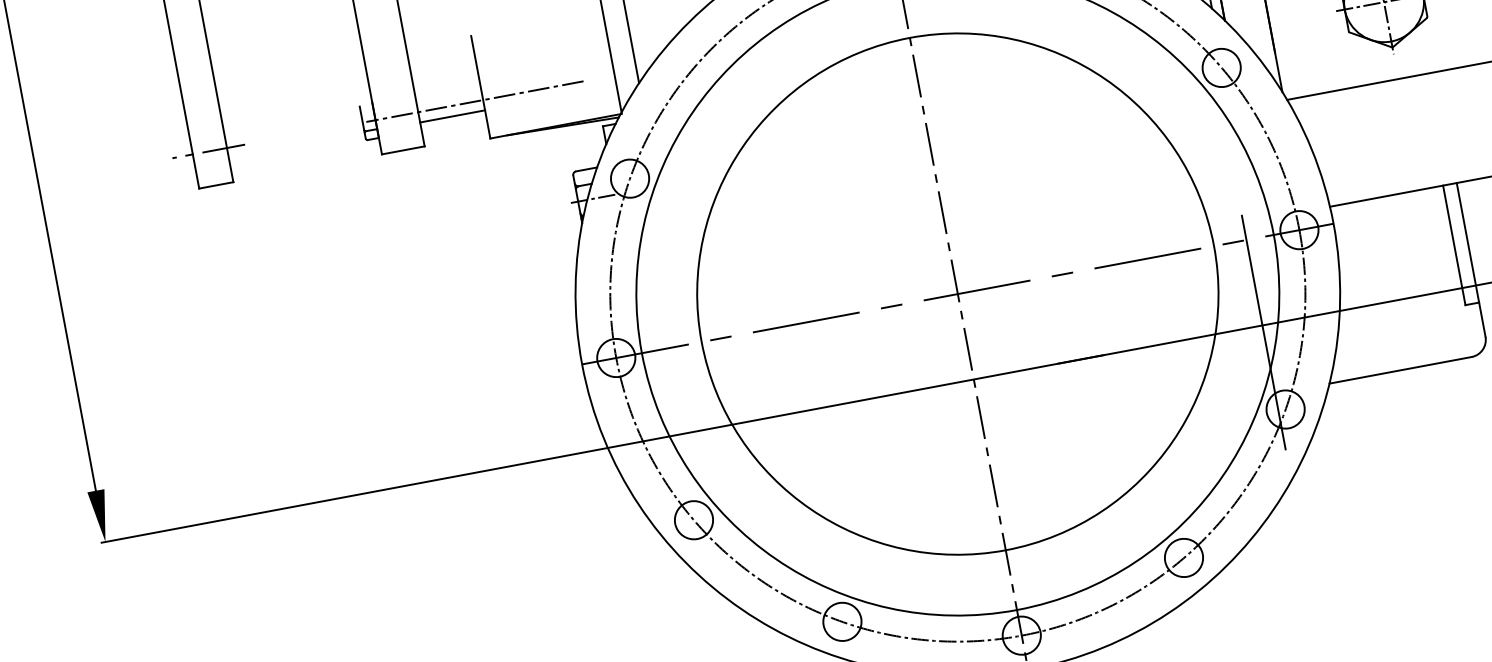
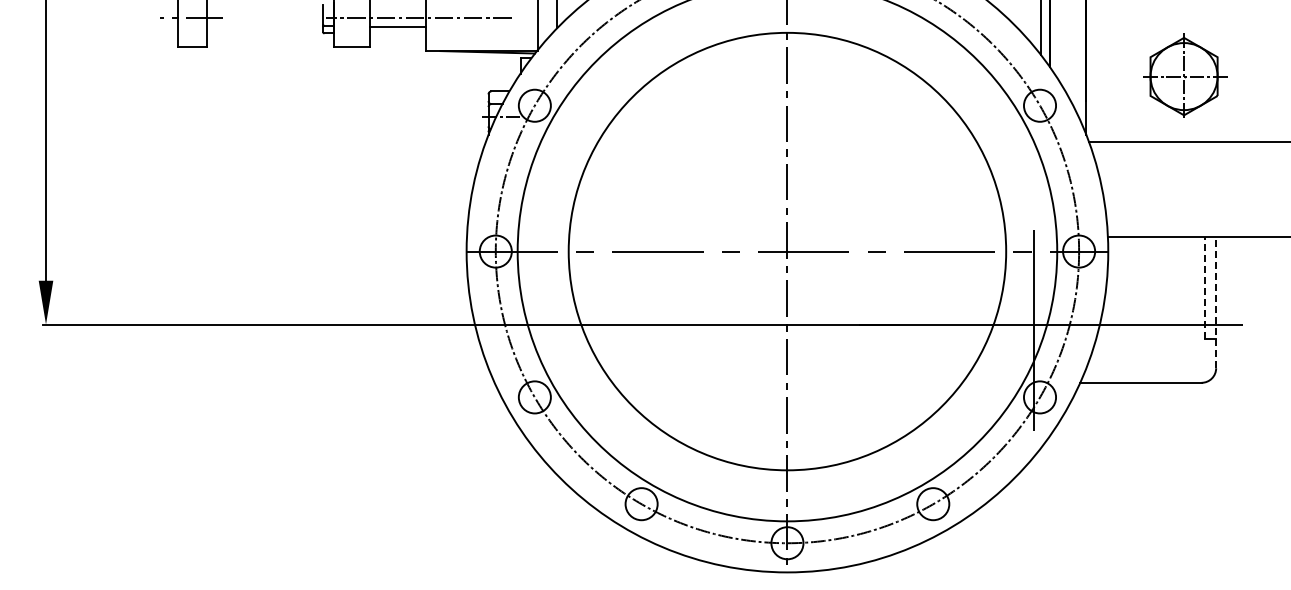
line: (1454, 244) -> (1204, 287), solid -> dashed
line: (1471, 259) -> (1216, 302), solid -> dashed

